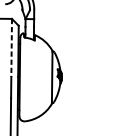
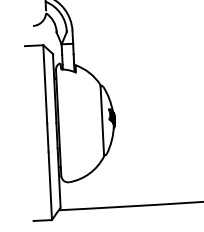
line: (11, 48) -> (45, 84), dashed -> solid

